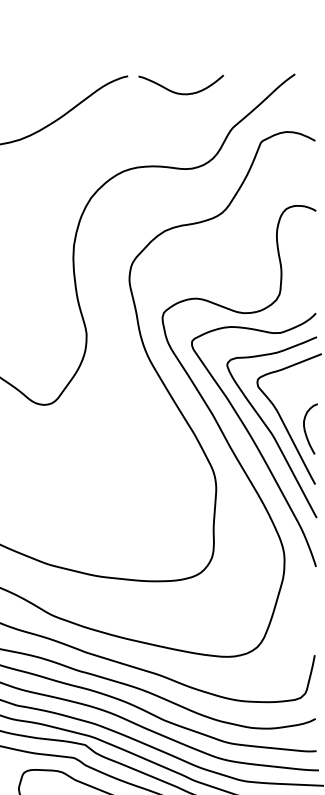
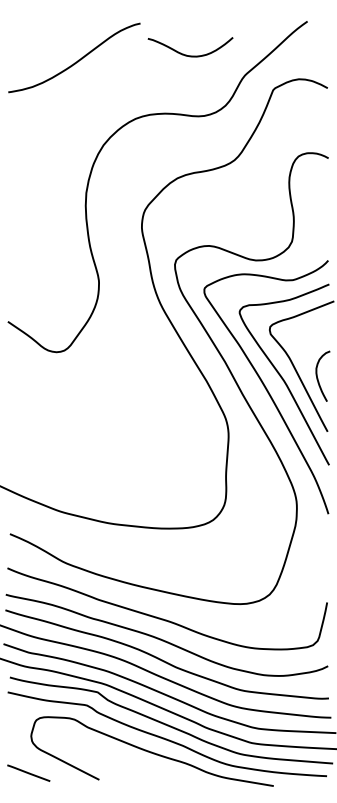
curve: (181, 93) -> (190, 55), moved

